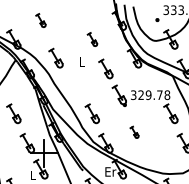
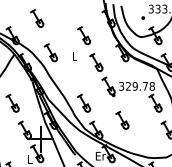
part: (41, 20) -> (37, 18), size x1.43
part: (92, 39) -> (84, 35), size x1.43
part: (134, 131) -> (122, 119), size x1.67

